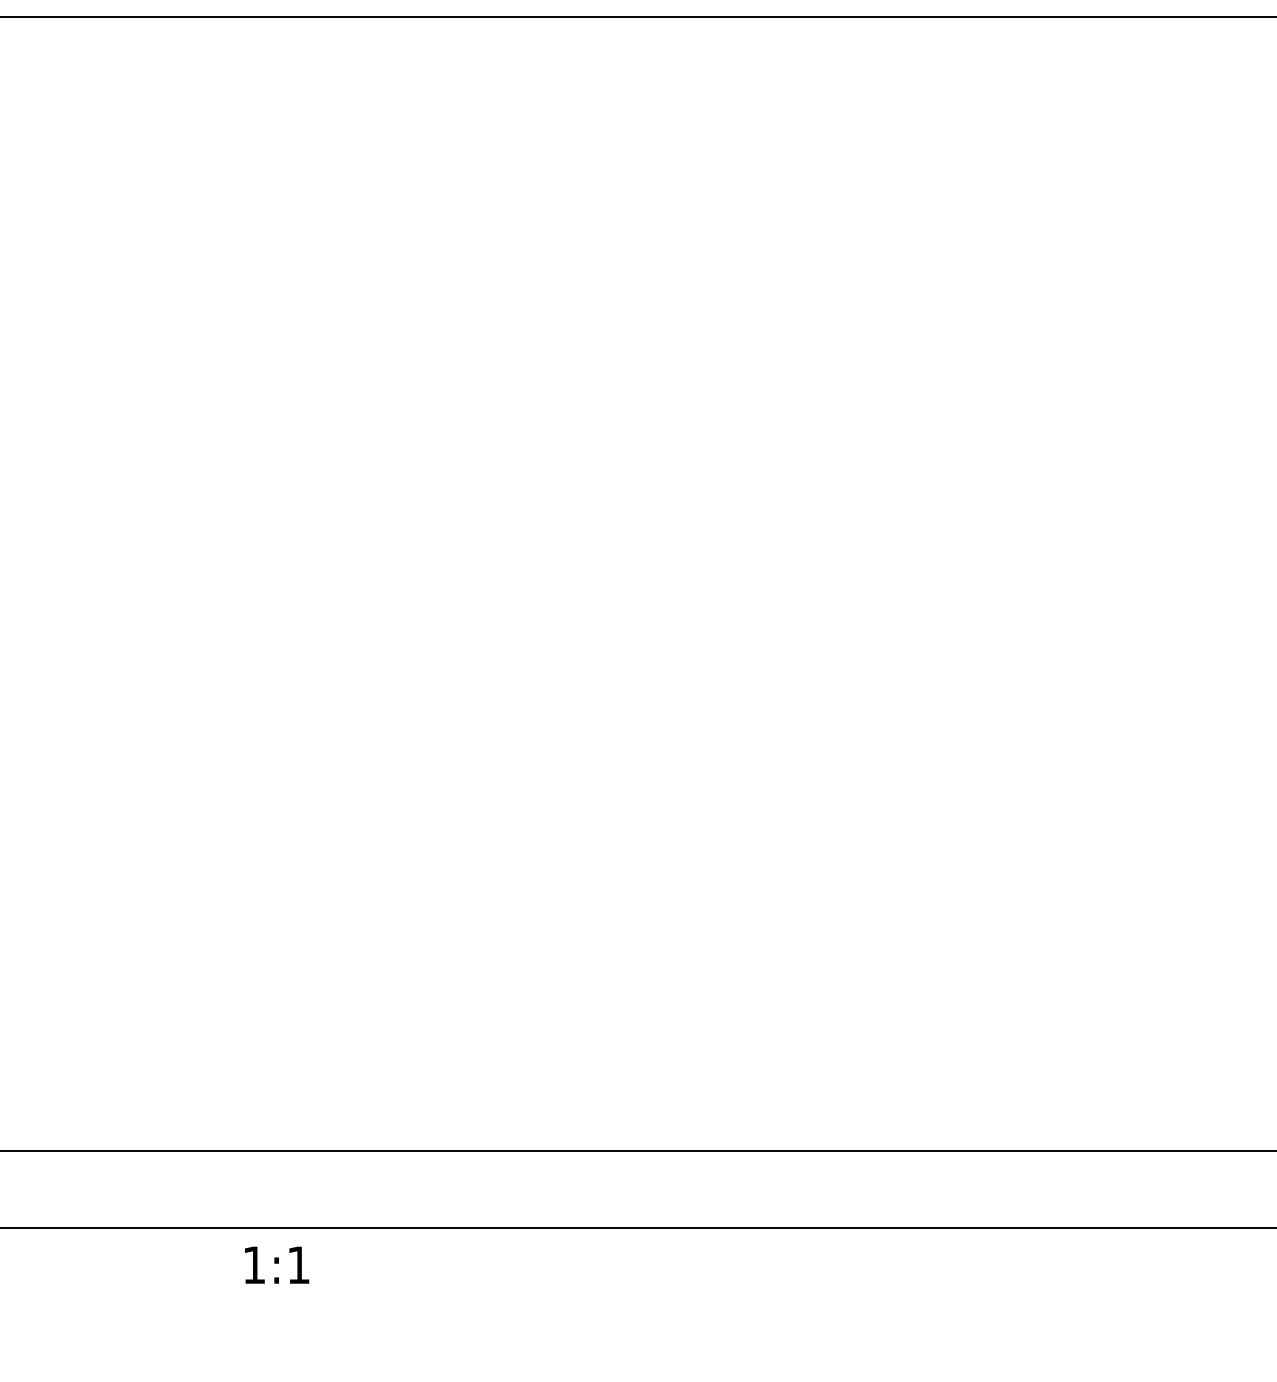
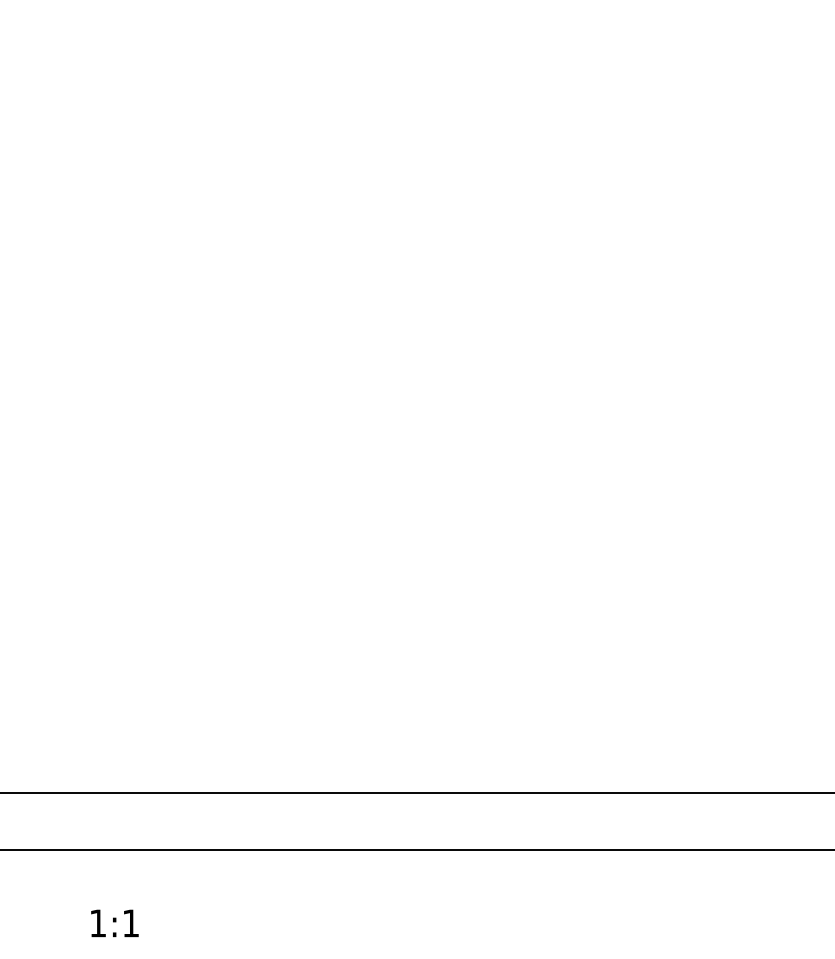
text: (277, 1264) -> (115, 922), moved

